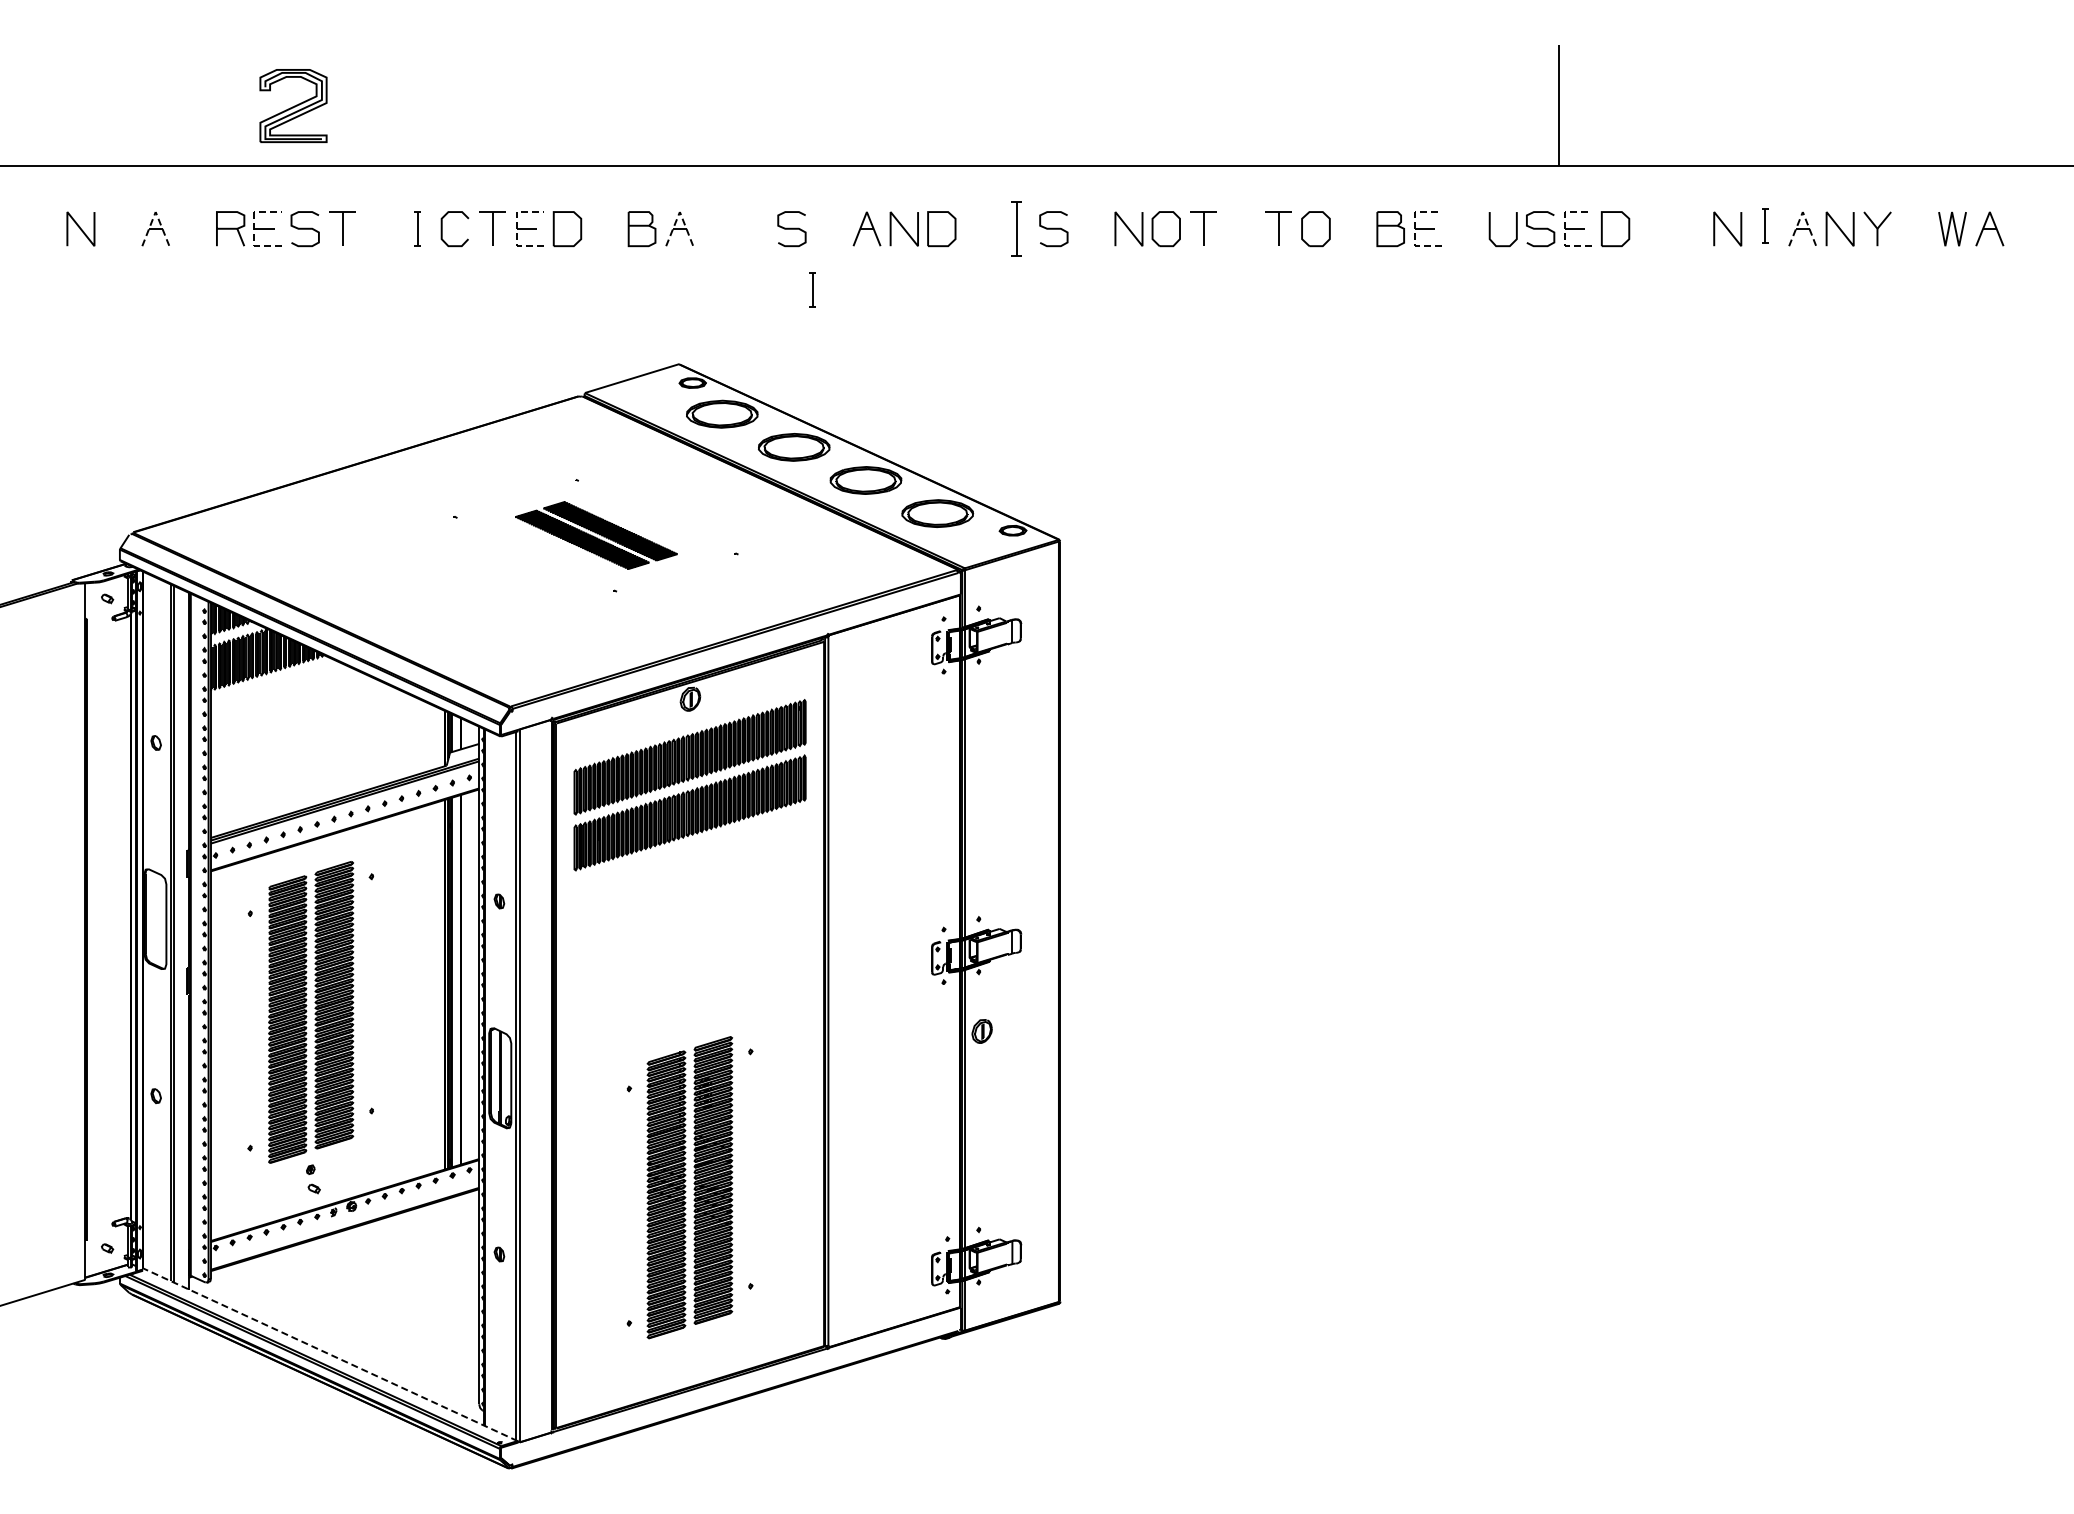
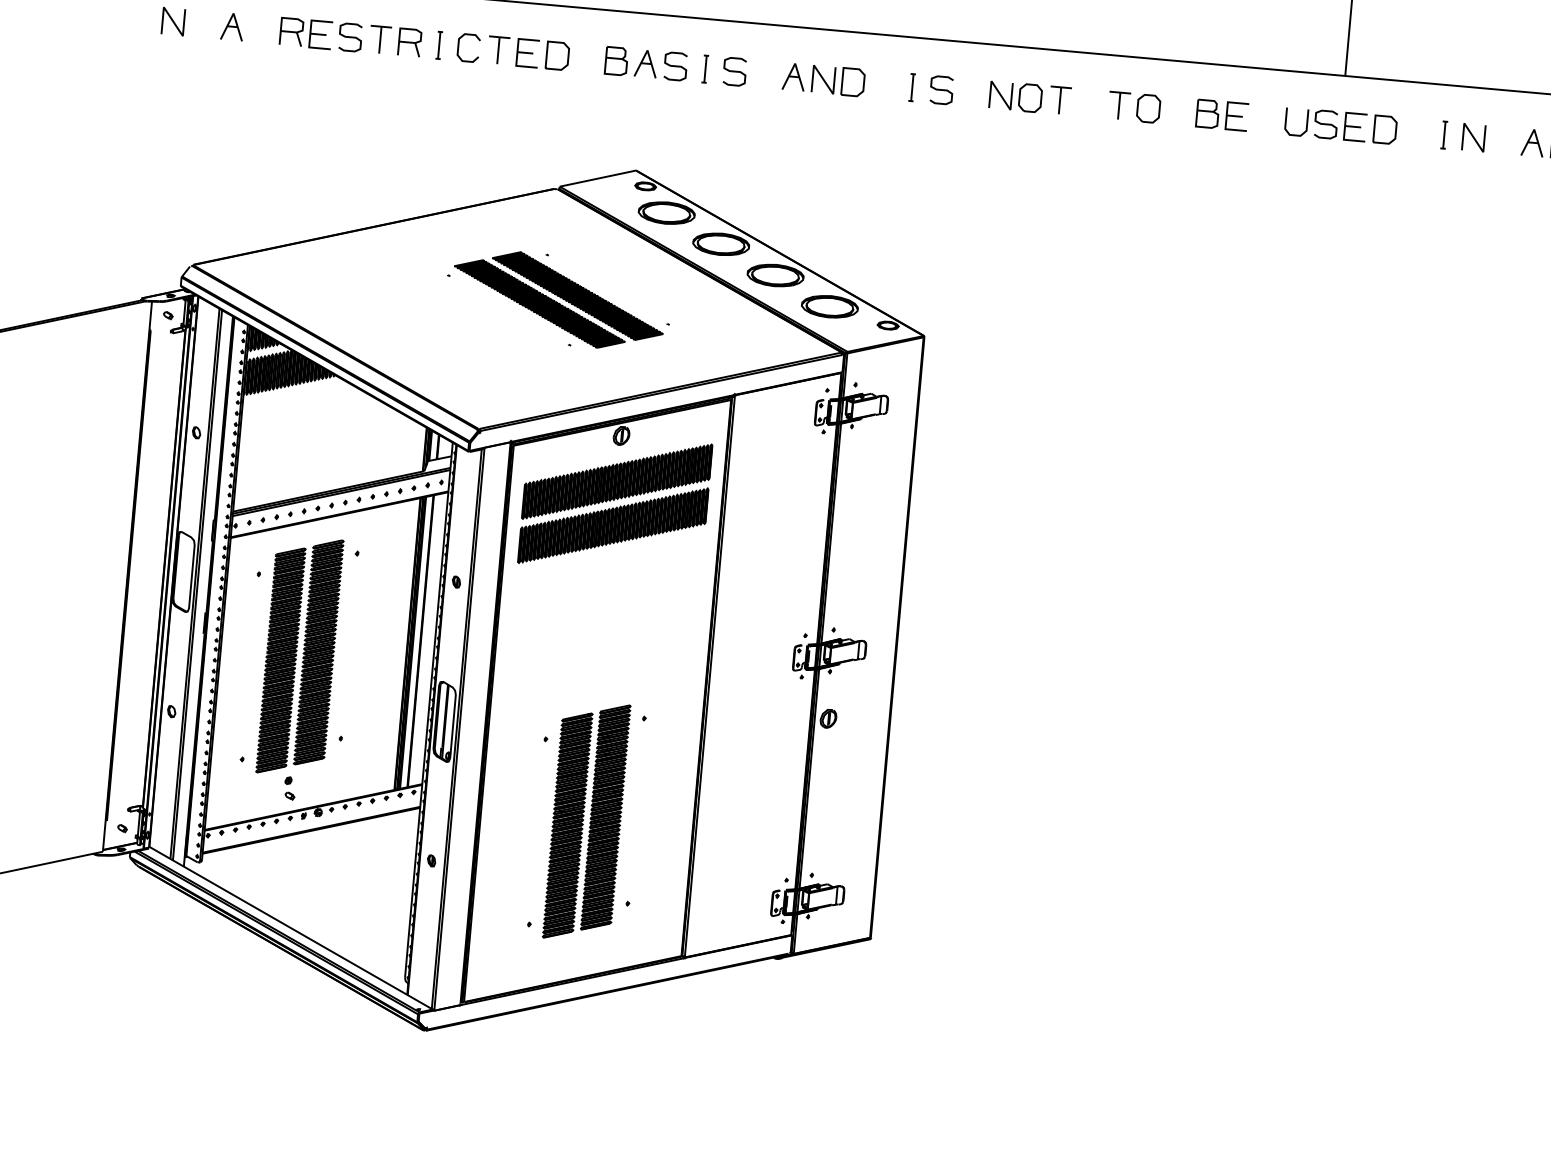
line: (155, 212) -> (233, 13), dashed -> solid
line: (679, 212) -> (647, 50), dashed -> solid
line: (1802, 212) -> (1534, 129), dashed -> solid
part: (1765, 225) -> (1444, 134), moved
line: (254, 228) -> (310, 33), dashed -> solid
part: (379, 228) -> (409, 42), added
line: (516, 228) -> (517, 51), dashed -> solid
part: (1016, 228) -> (912, 87), size x0.62
line: (1414, 228) -> (1226, 115), dashed -> solid
line: (1564, 228) -> (1344, 125), dashed -> solid
curve: (716, 229) -> (675, 66), added
part: (812, 289) -> (705, 68), moved
part: (596, 535) -> (558, 299), size x1.67
line: (330, 1354) -> (291, 927), dashed -> solid

